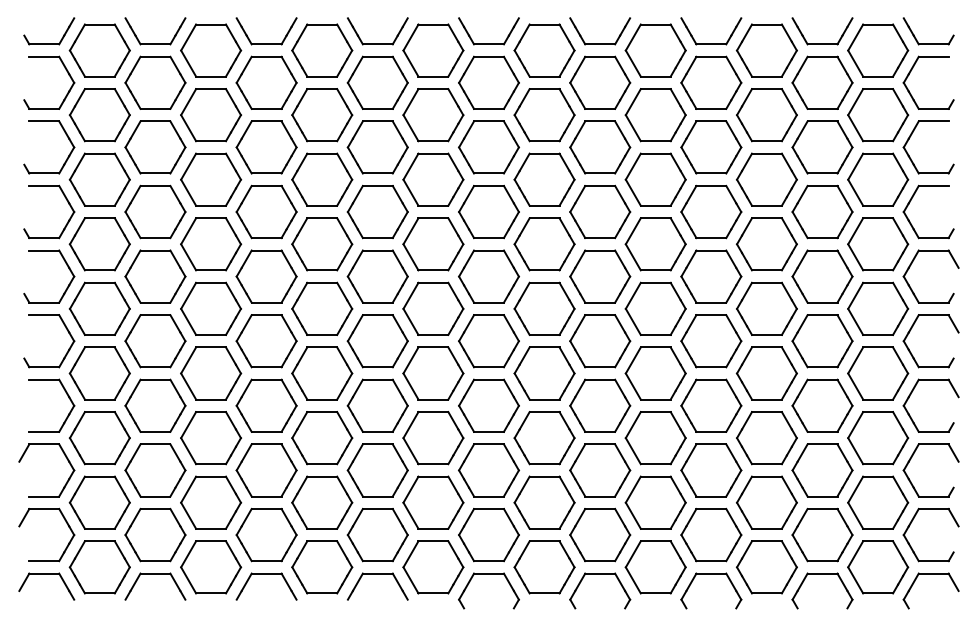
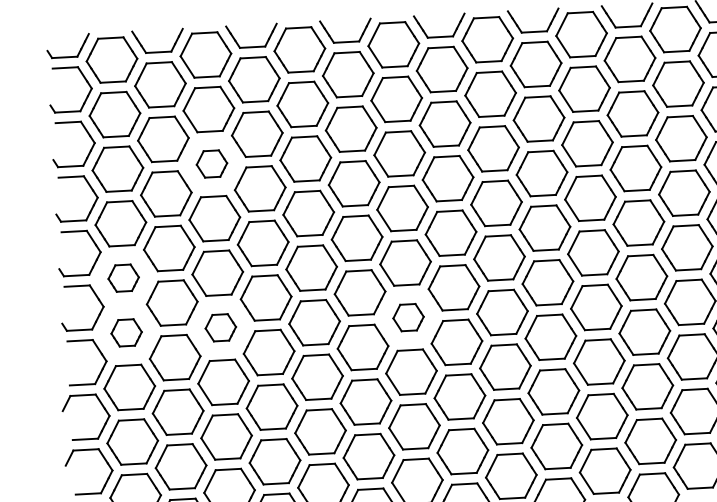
part: (211, 179) -> (212, 163), size x0.6
part: (99, 308) -> (123, 278), size x0.6
part: (99, 373) -> (126, 332), size x0.6
part: (211, 373) -> (221, 327), size x0.6
part: (433, 373) -> (408, 317), size x0.6

